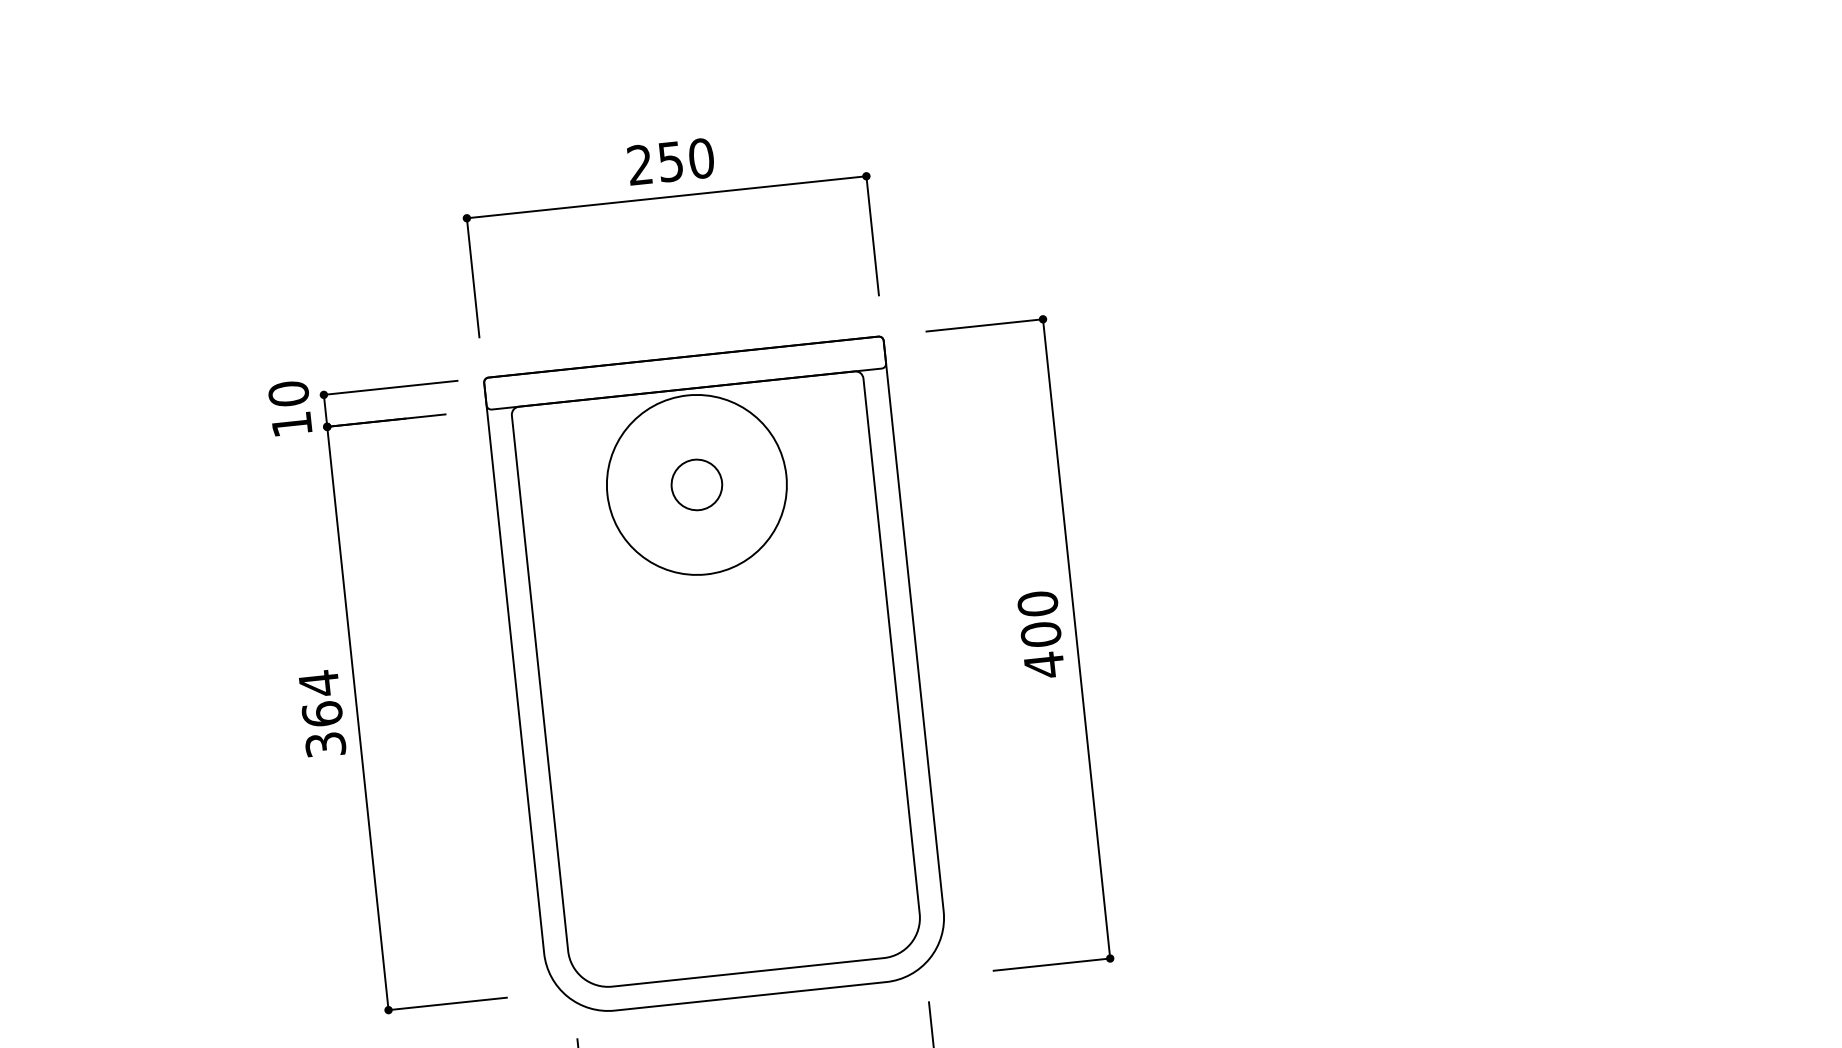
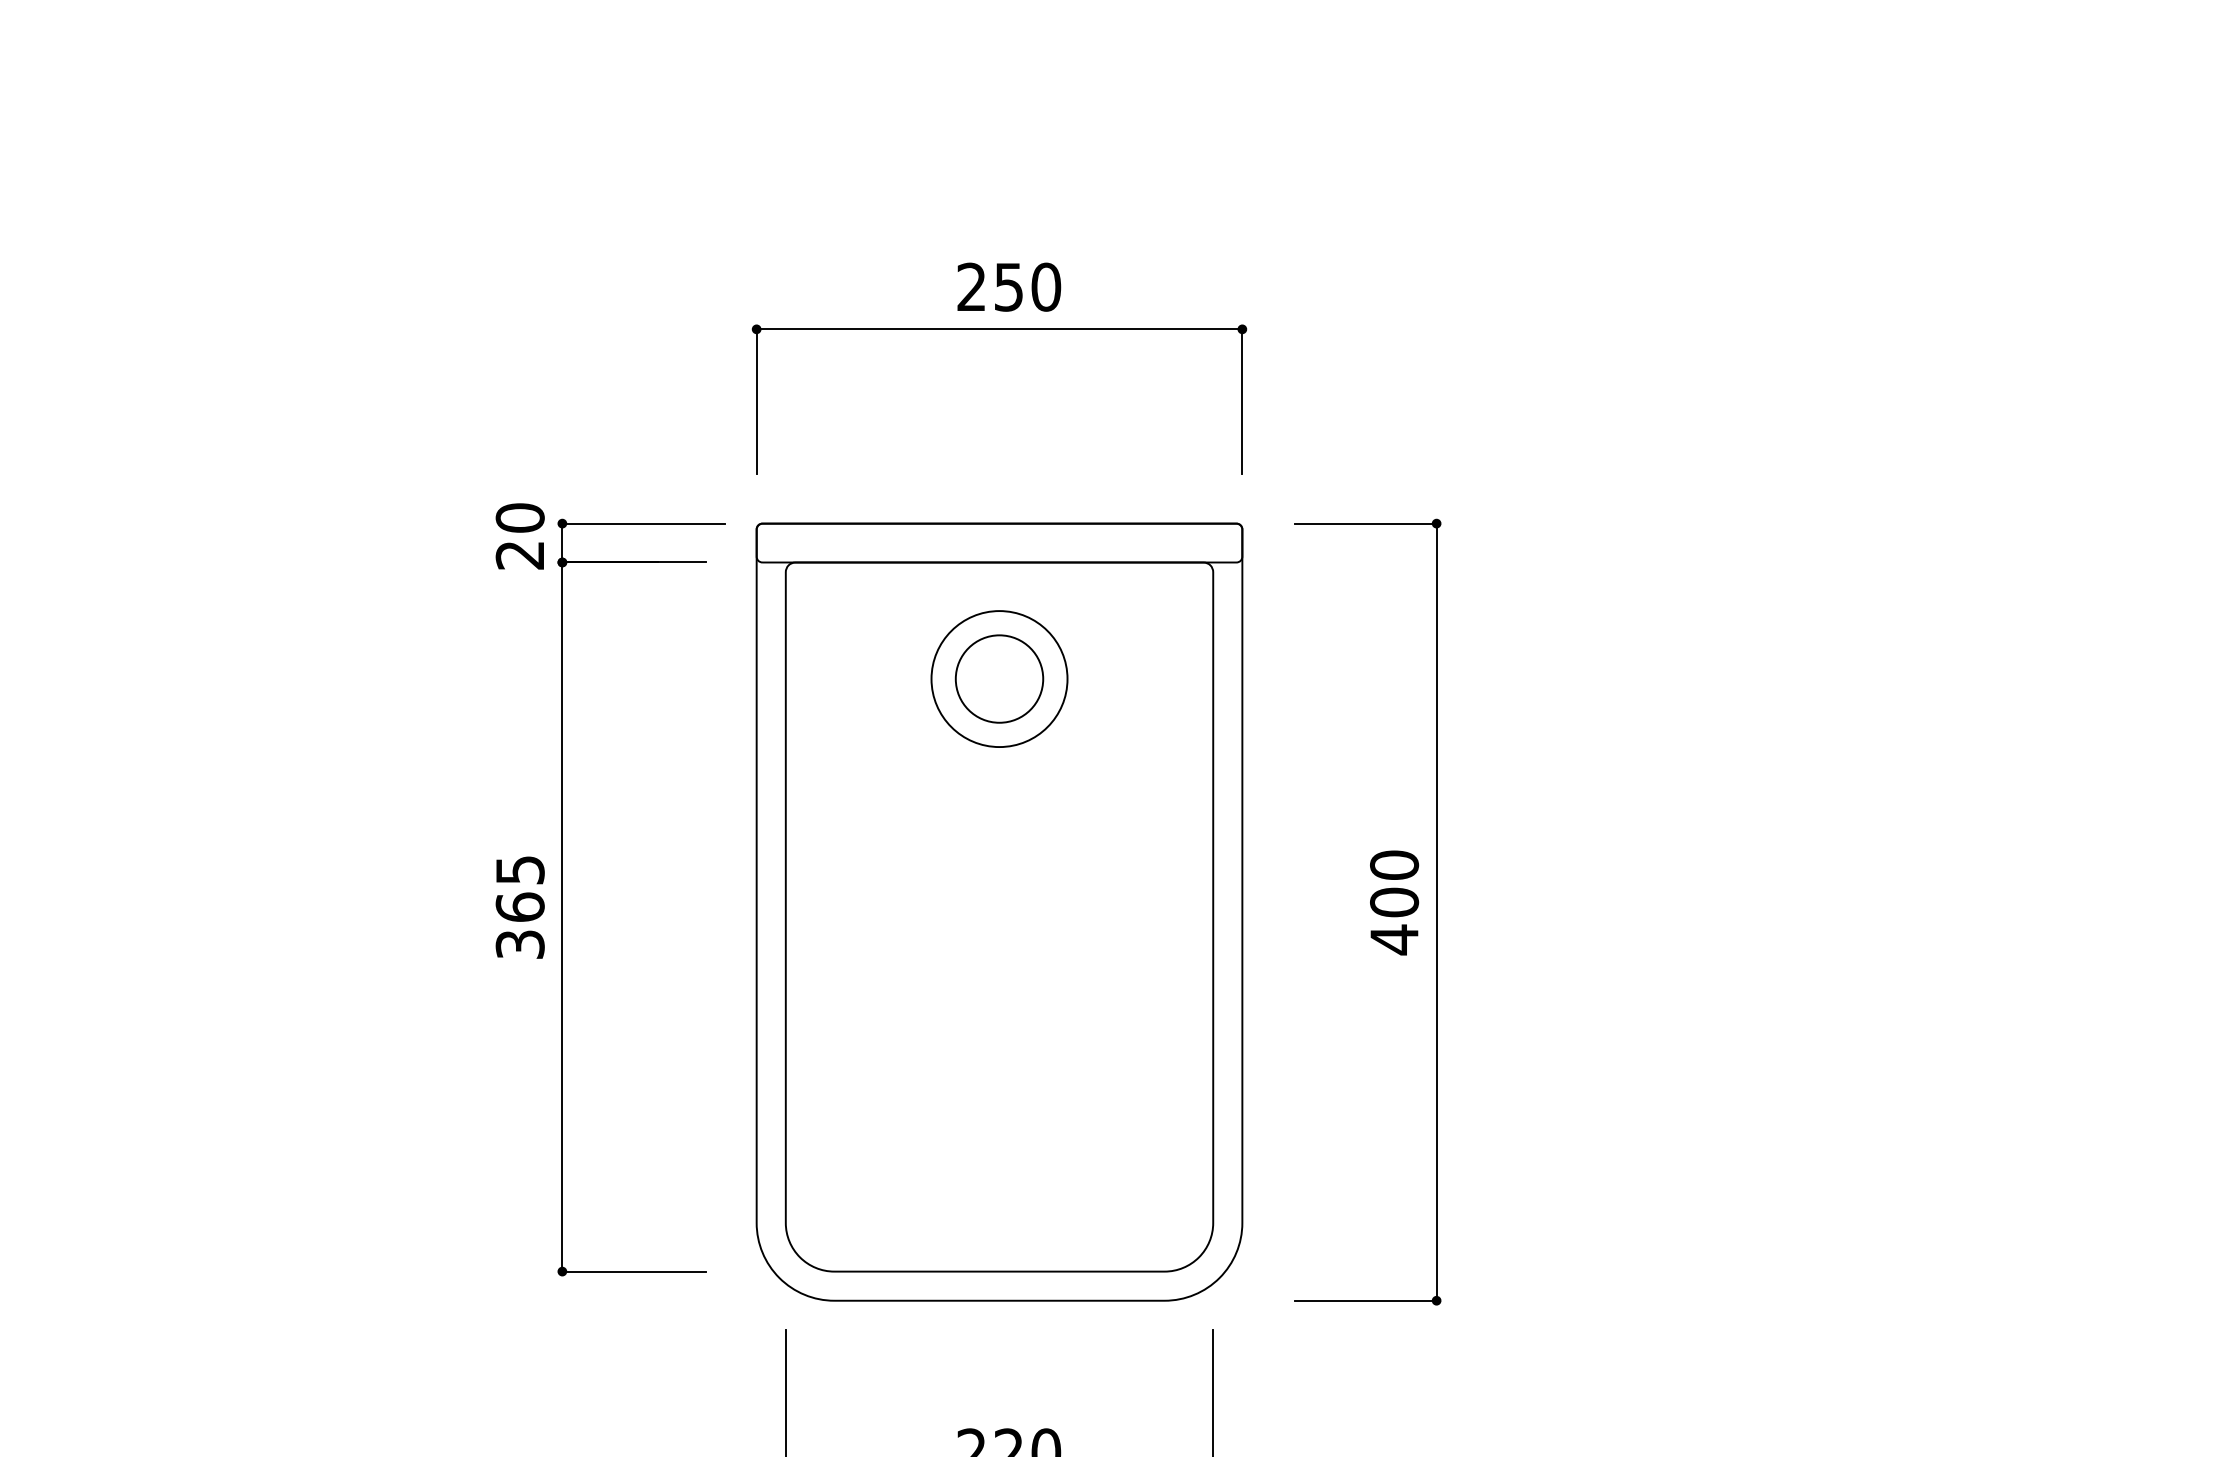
text: (291, 424) -> (519, 555), 10 -> 20
circle: (696, 484) -> (999, 678), size x1.43
circle: (696, 485) -> (999, 679), size x0.62
text: (319, 683) -> (520, 869), 364 -> 365

